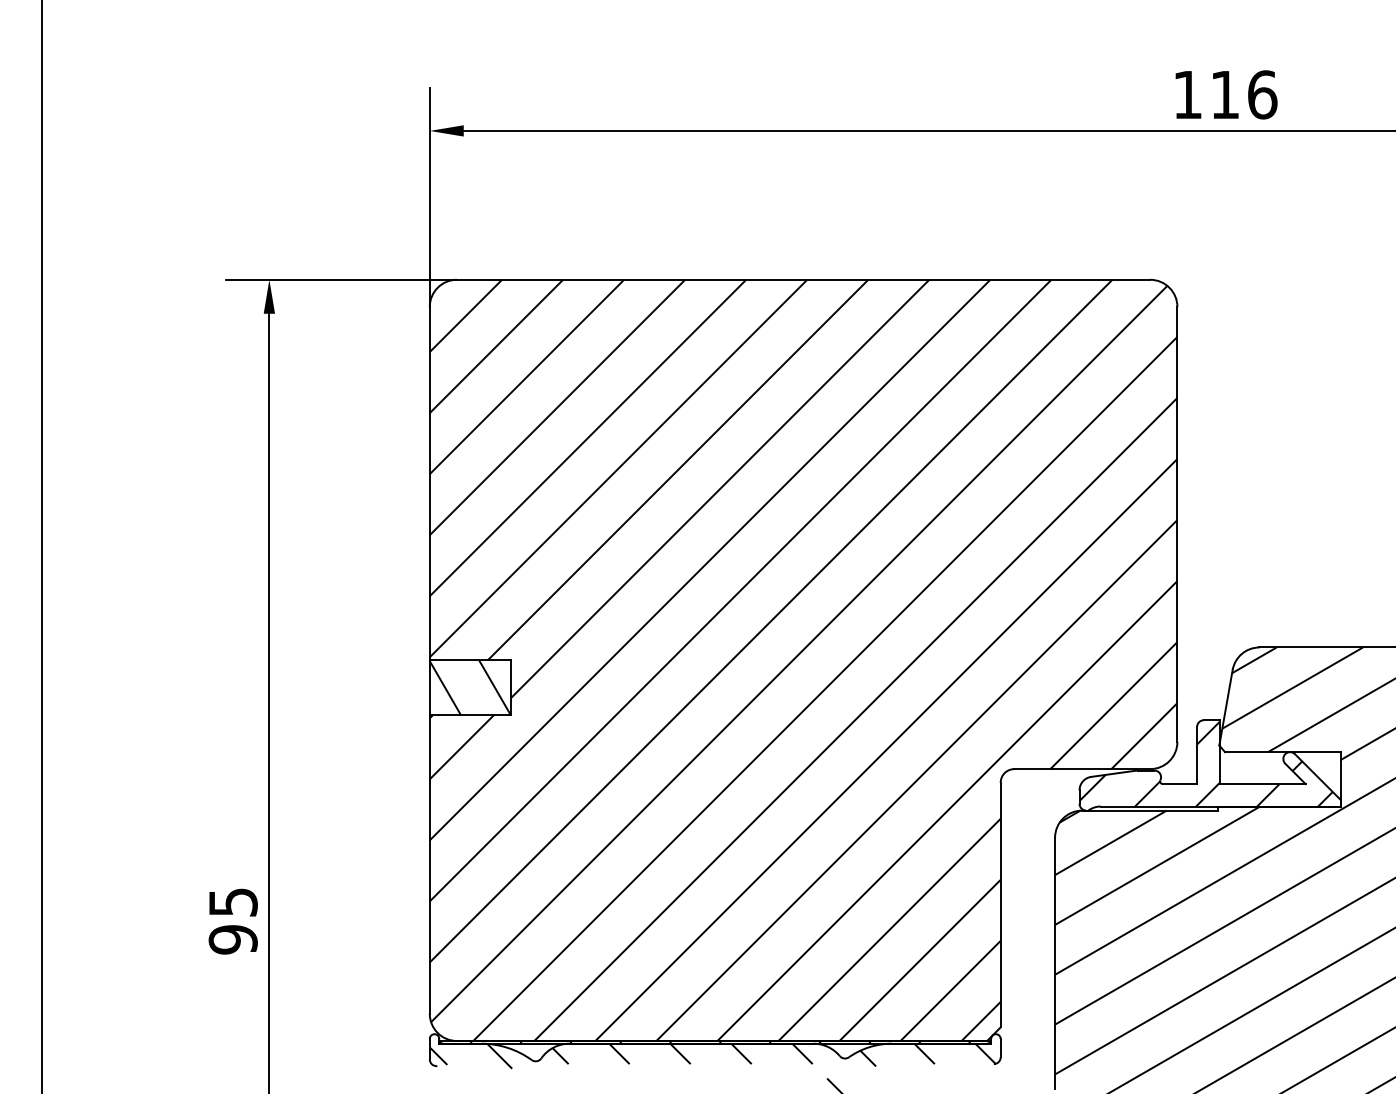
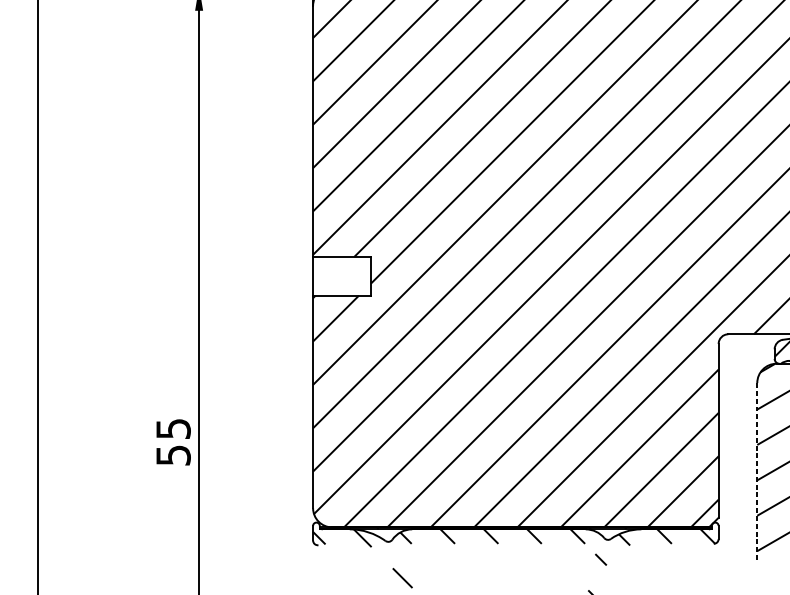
hatch: (469, 687) -> (341, 276), removed
text: (232, 939) -> (172, 455), 95 -> 55
line: (1055, 963) -> (757, 472), solid -> dashed

